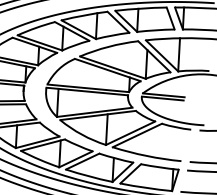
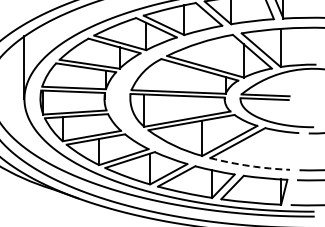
arc: (146, 156) -> (249, 166), solid -> dashed

